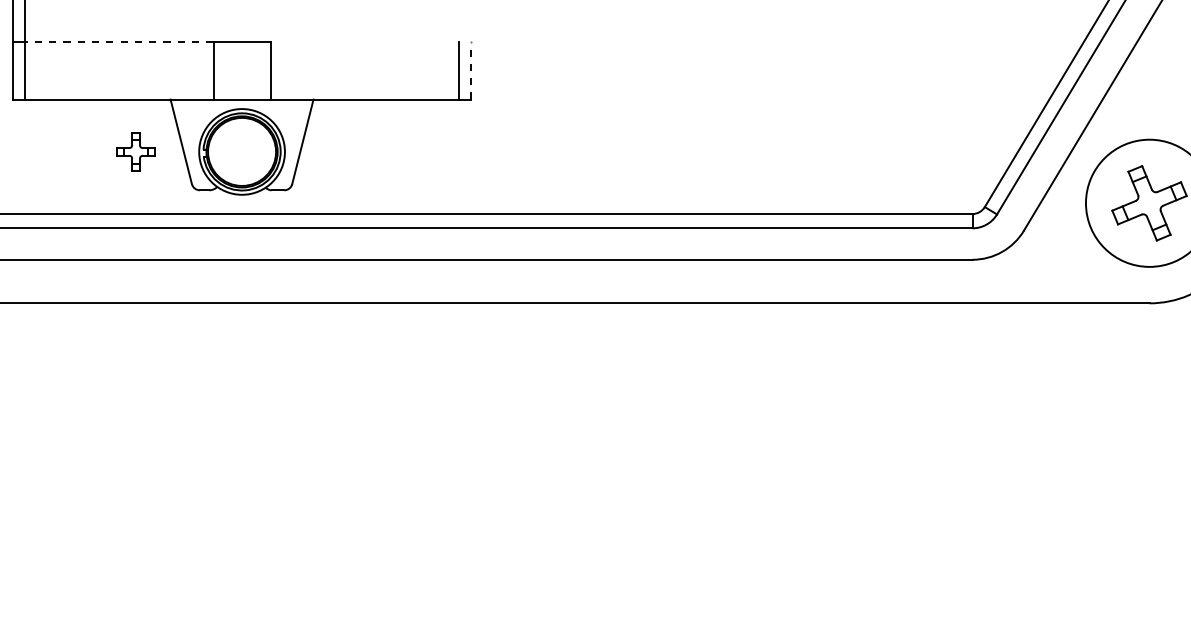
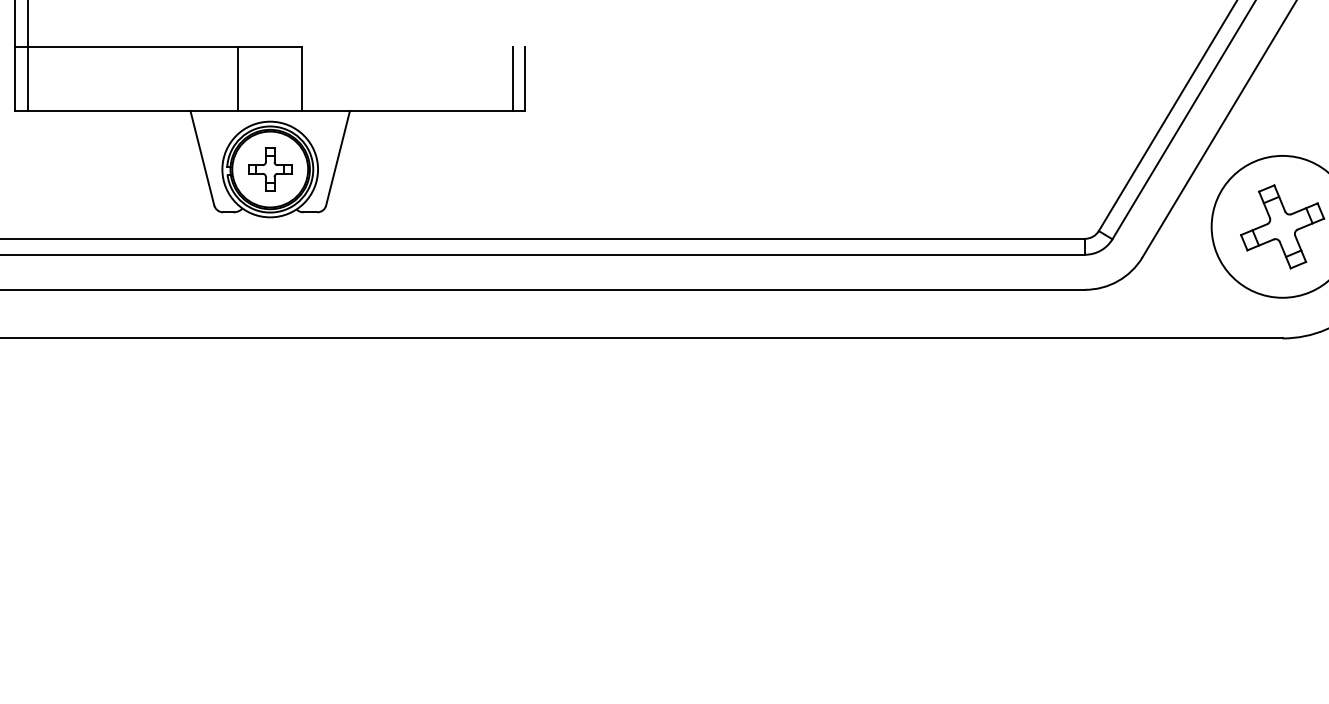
line: (118, 42) -> (132, 47), dashed -> solid
line: (470, 70) -> (525, 78), dashed -> solid
part: (135, 151) -> (269, 169), moved

